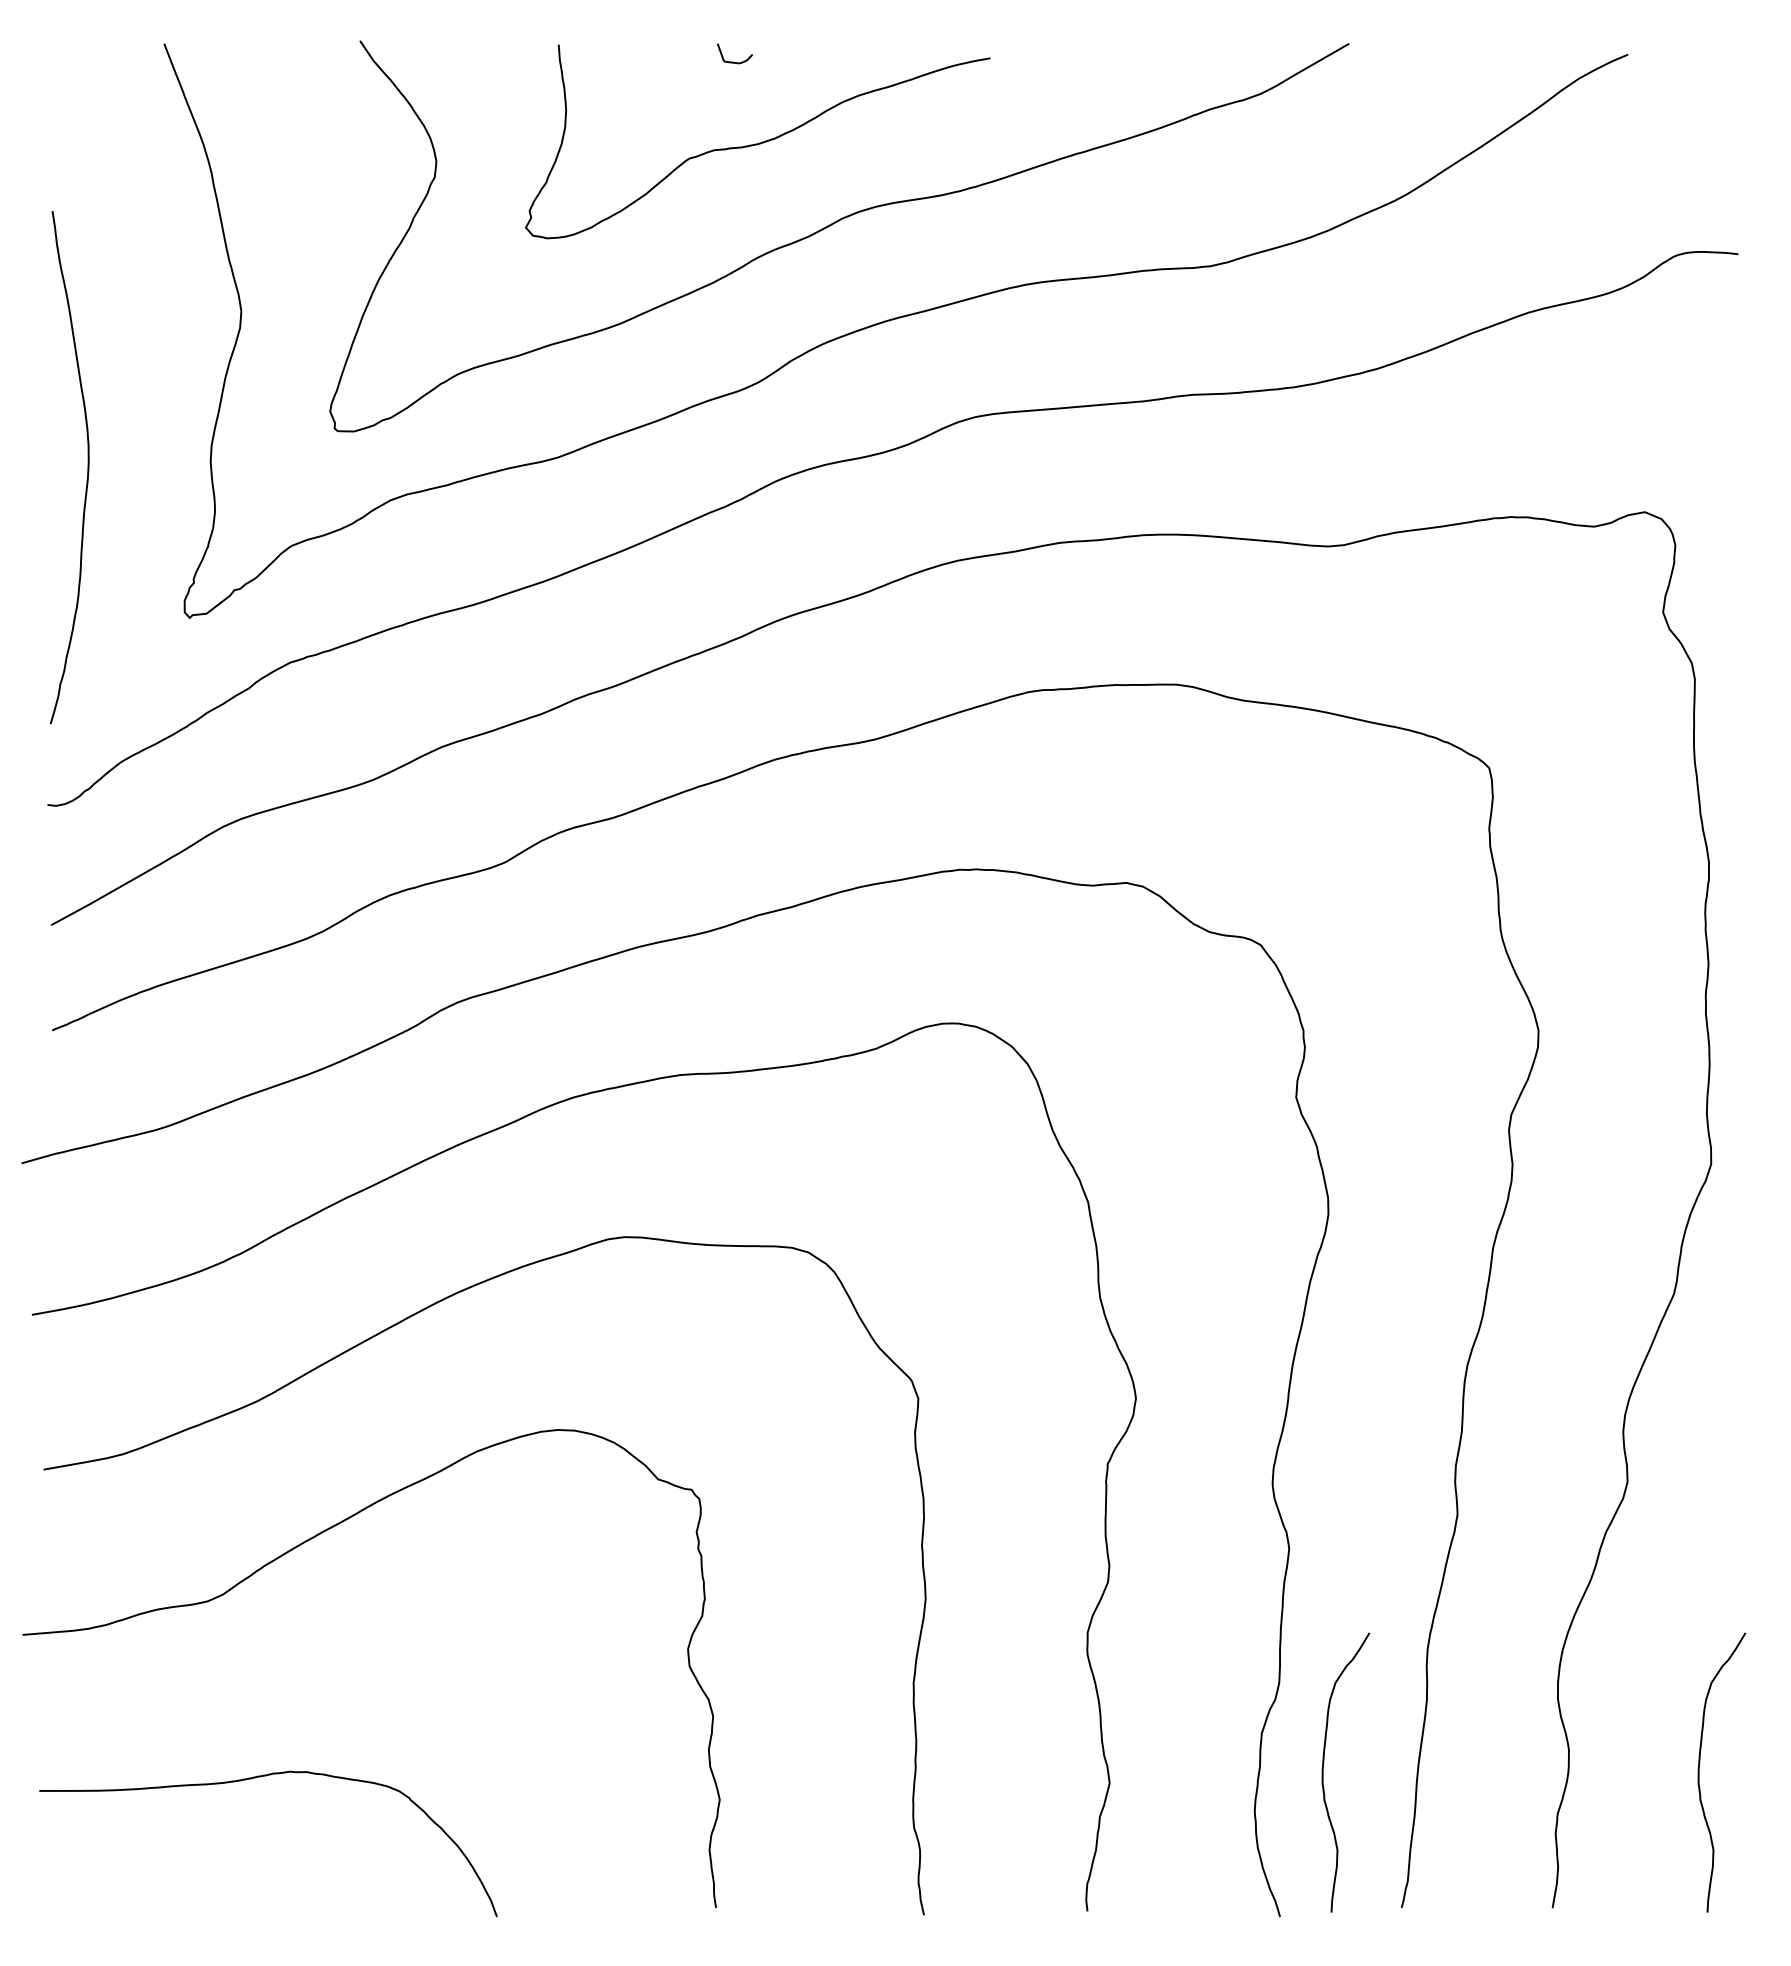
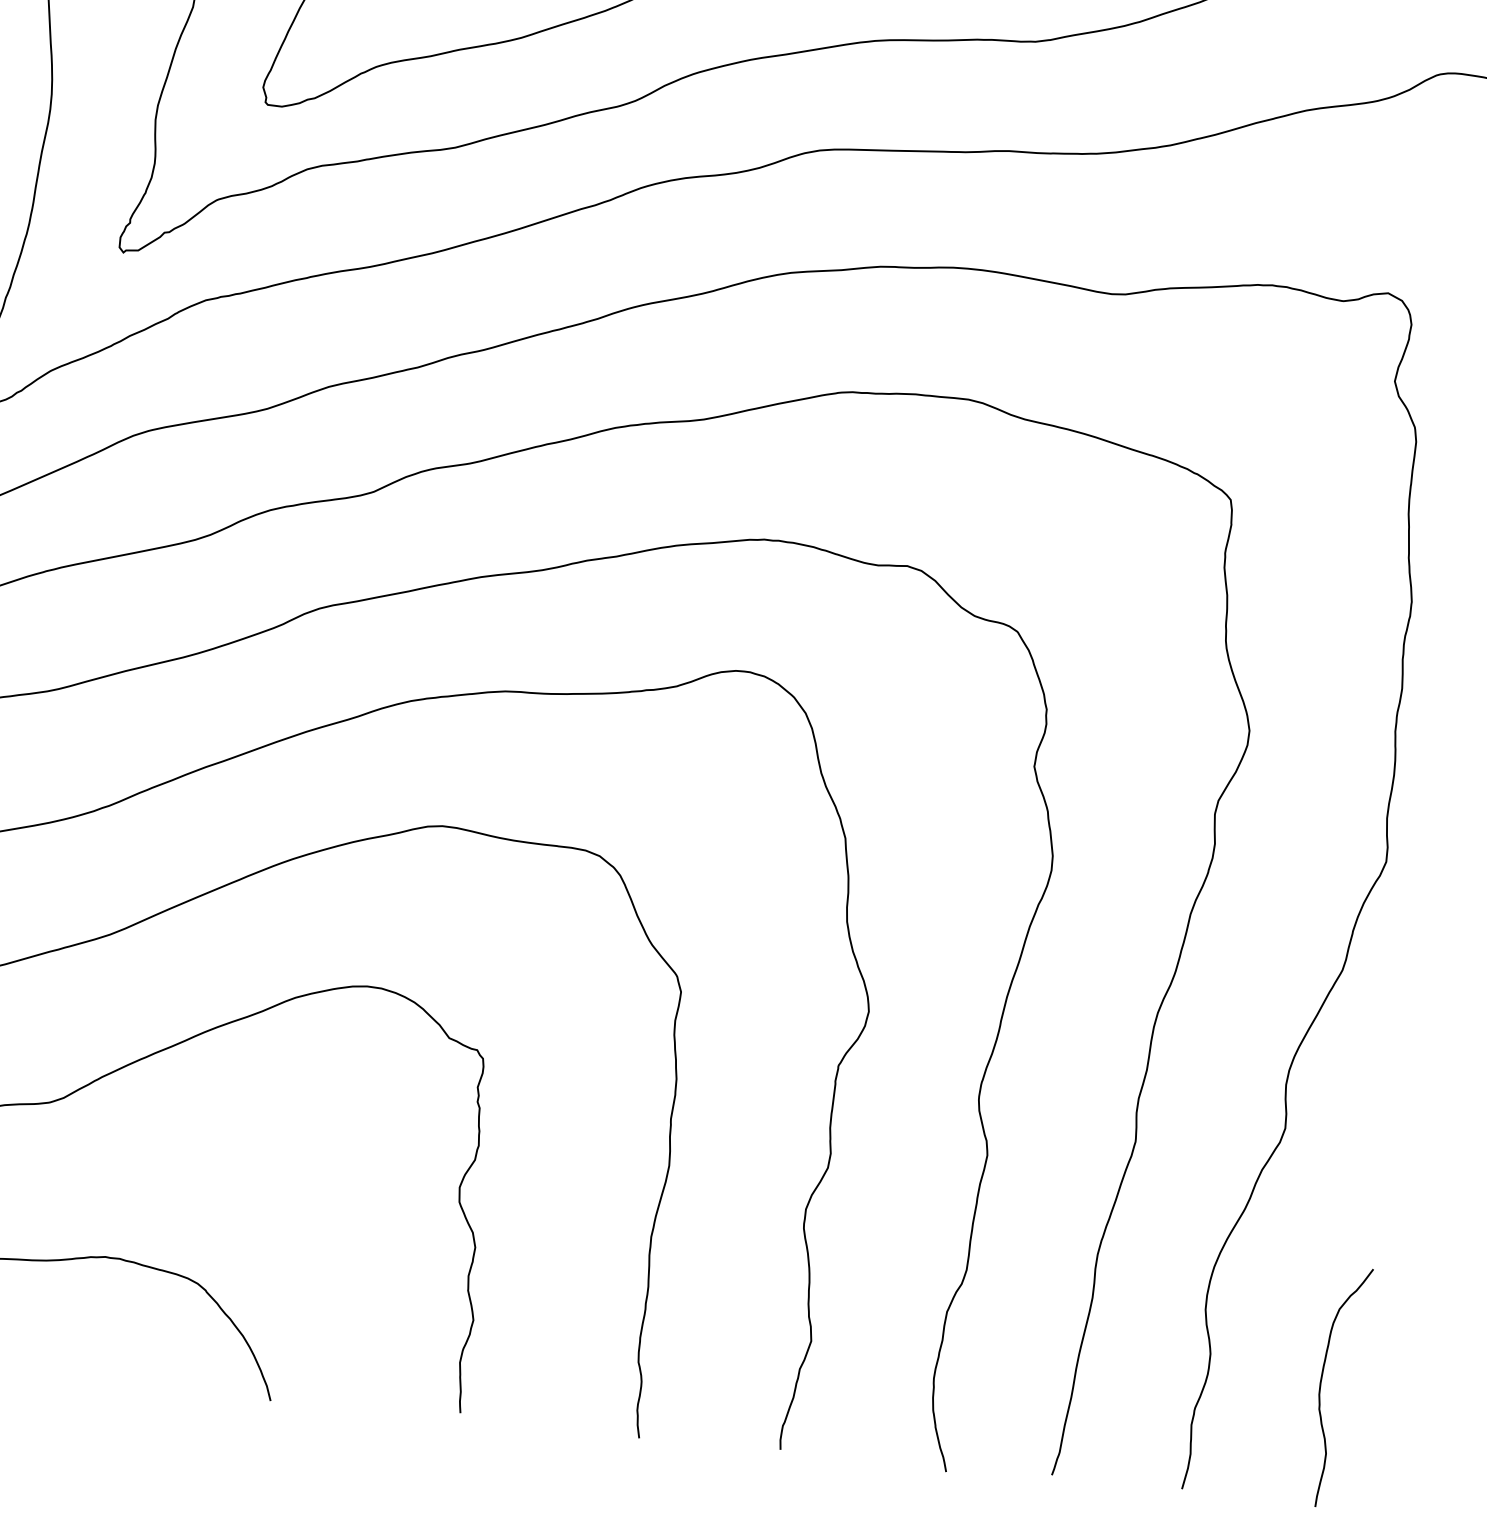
curve: (1323, 1772) -> (996, 1351), removed

